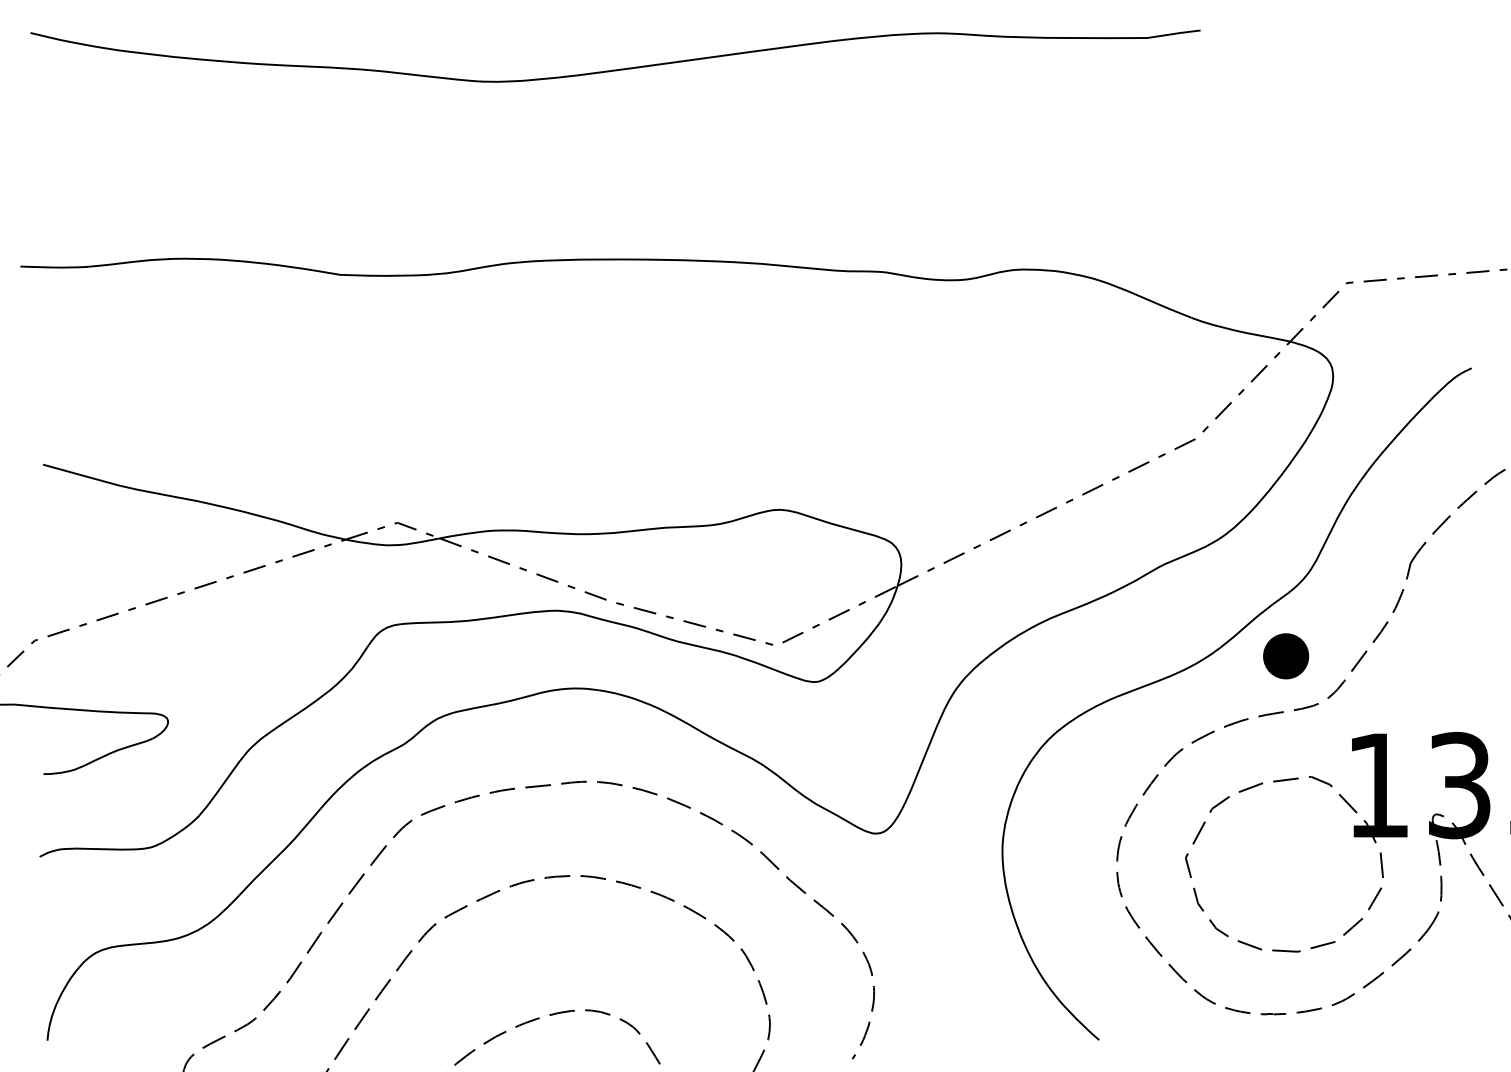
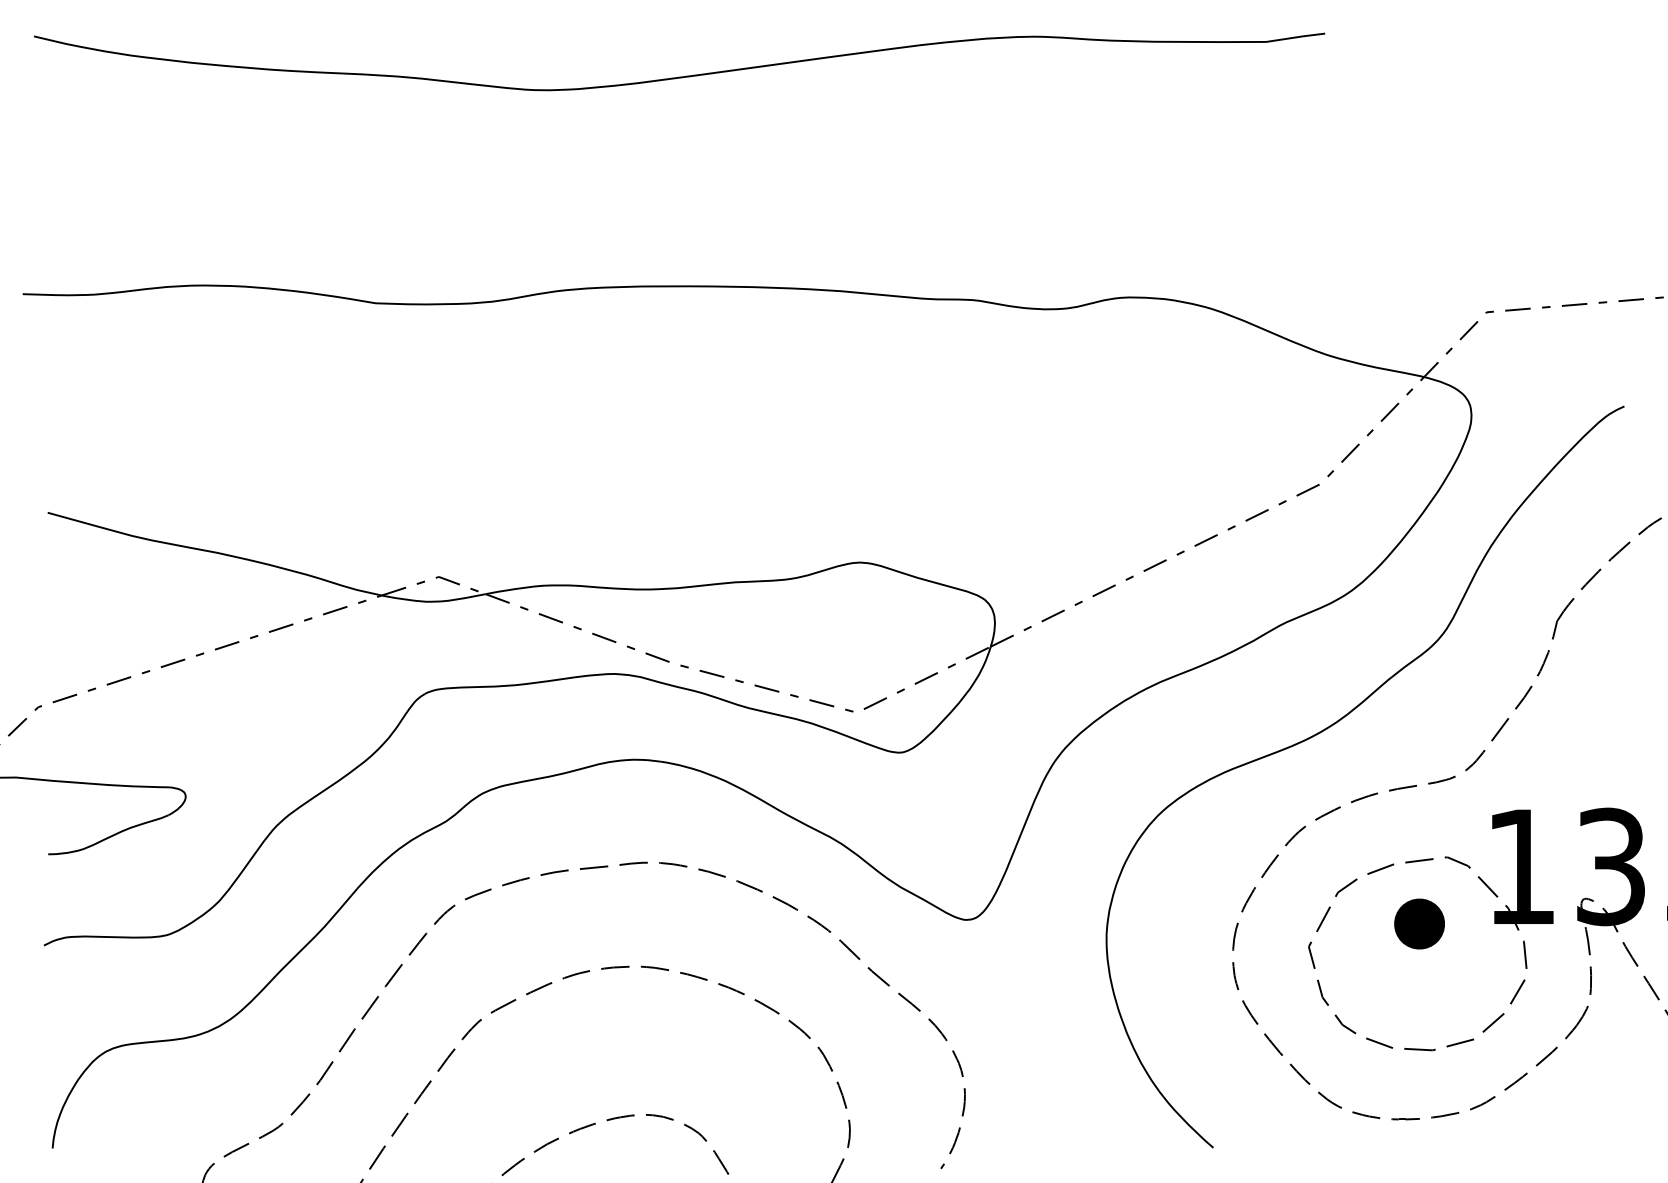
part: (1286, 656) -> (1420, 924), moved

